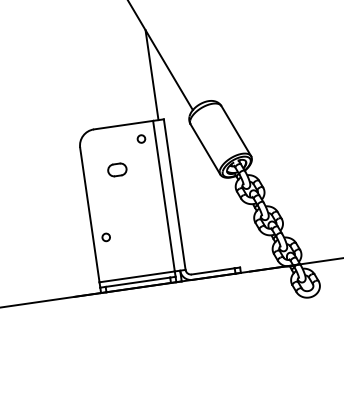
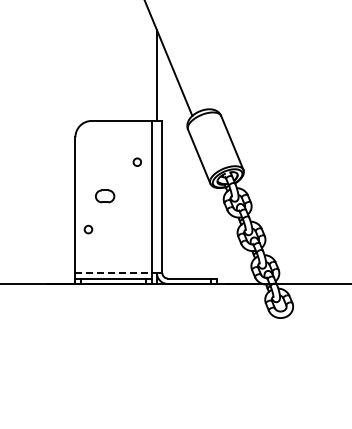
circle: (140, 138) -> (136, 161), moved
part: (117, 169) -> (105, 196), moved
line: (137, 277) -> (113, 273), solid -> dashed

